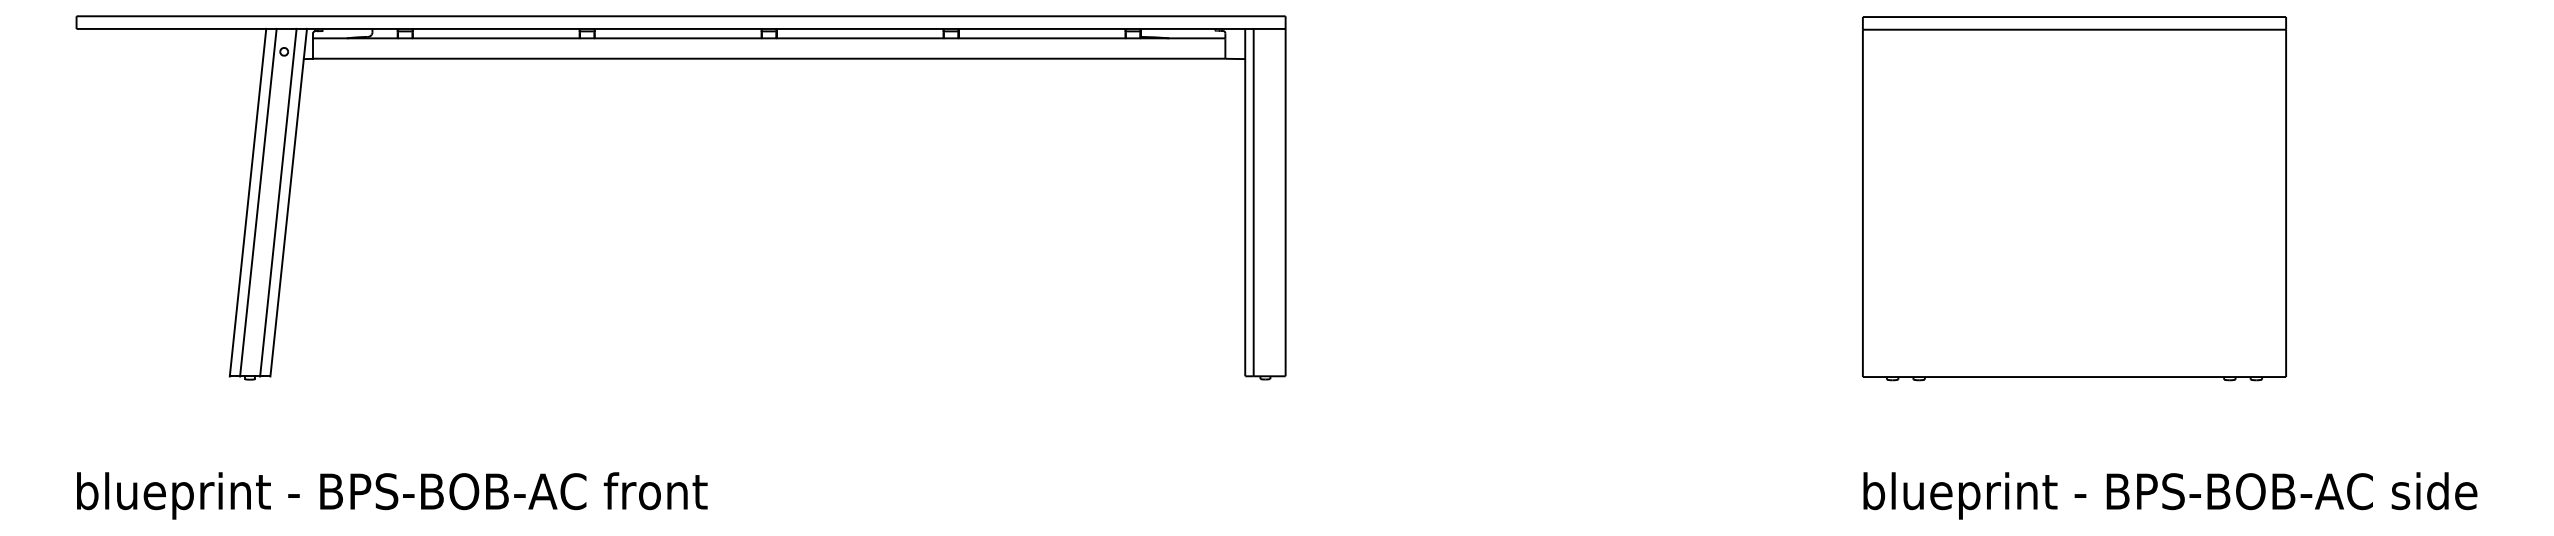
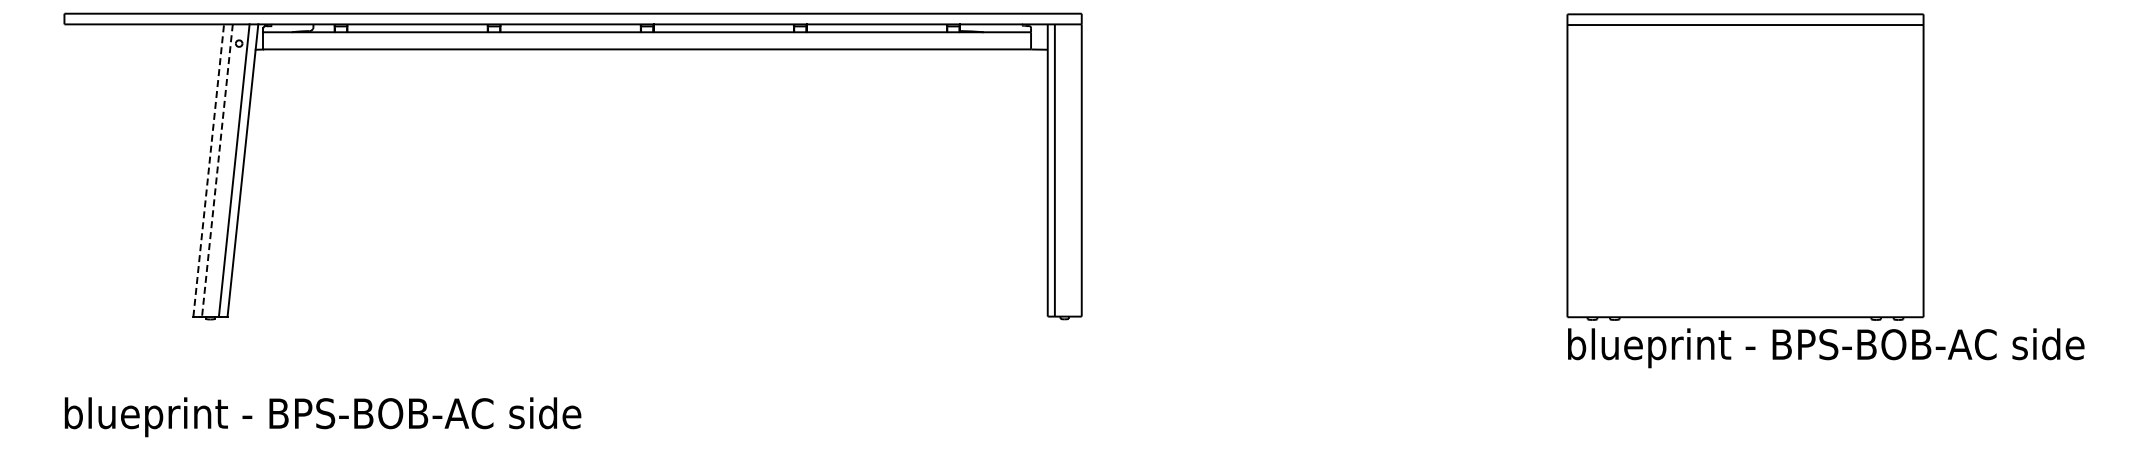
line: (247, 202) -> (208, 170), solid -> dashed
line: (258, 203) -> (217, 171), solid -> dashed
text: (655, 491) -> (551, 413), blueprint - BPS-BOB-AC front -> blueprint - BPS-BOB-AC side
text: (2170, 496) -> (1826, 348), moved

